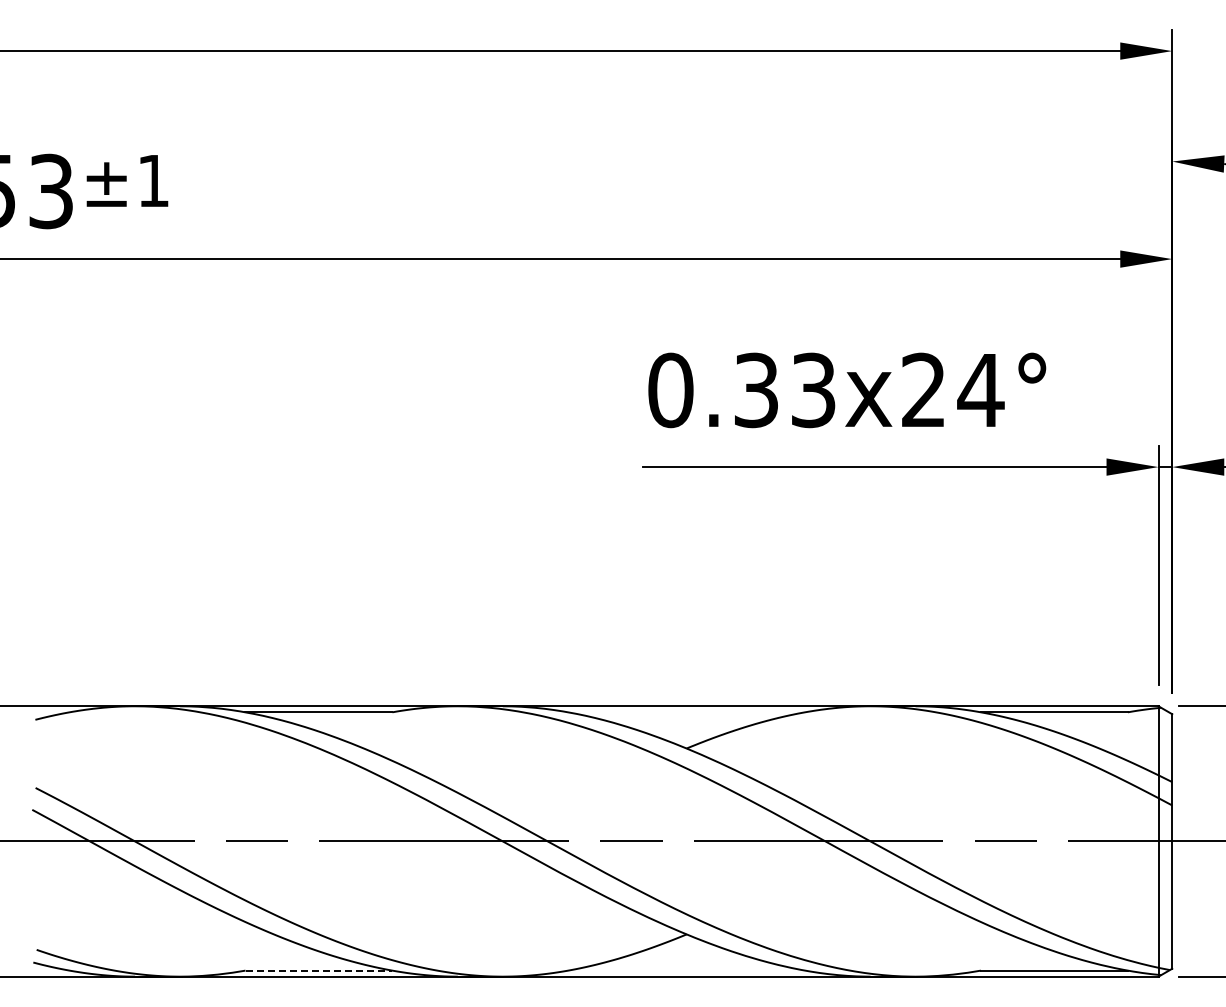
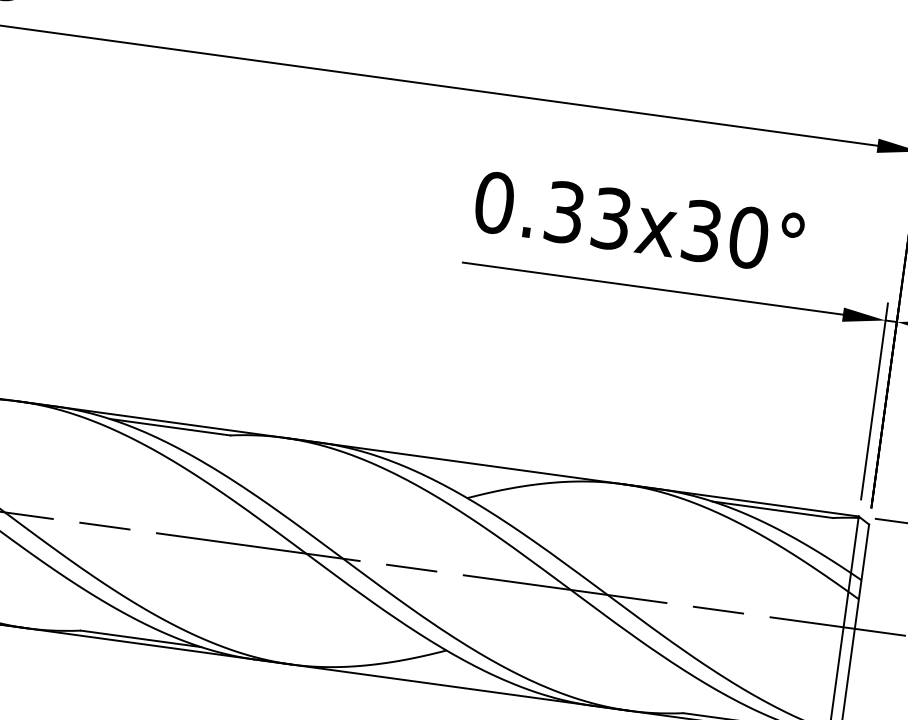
text: (953, 390) -> (726, 234), 0.33x24° -> 0.33x30°
line: (319, 970) -> (141, 638), dashed -> solid

